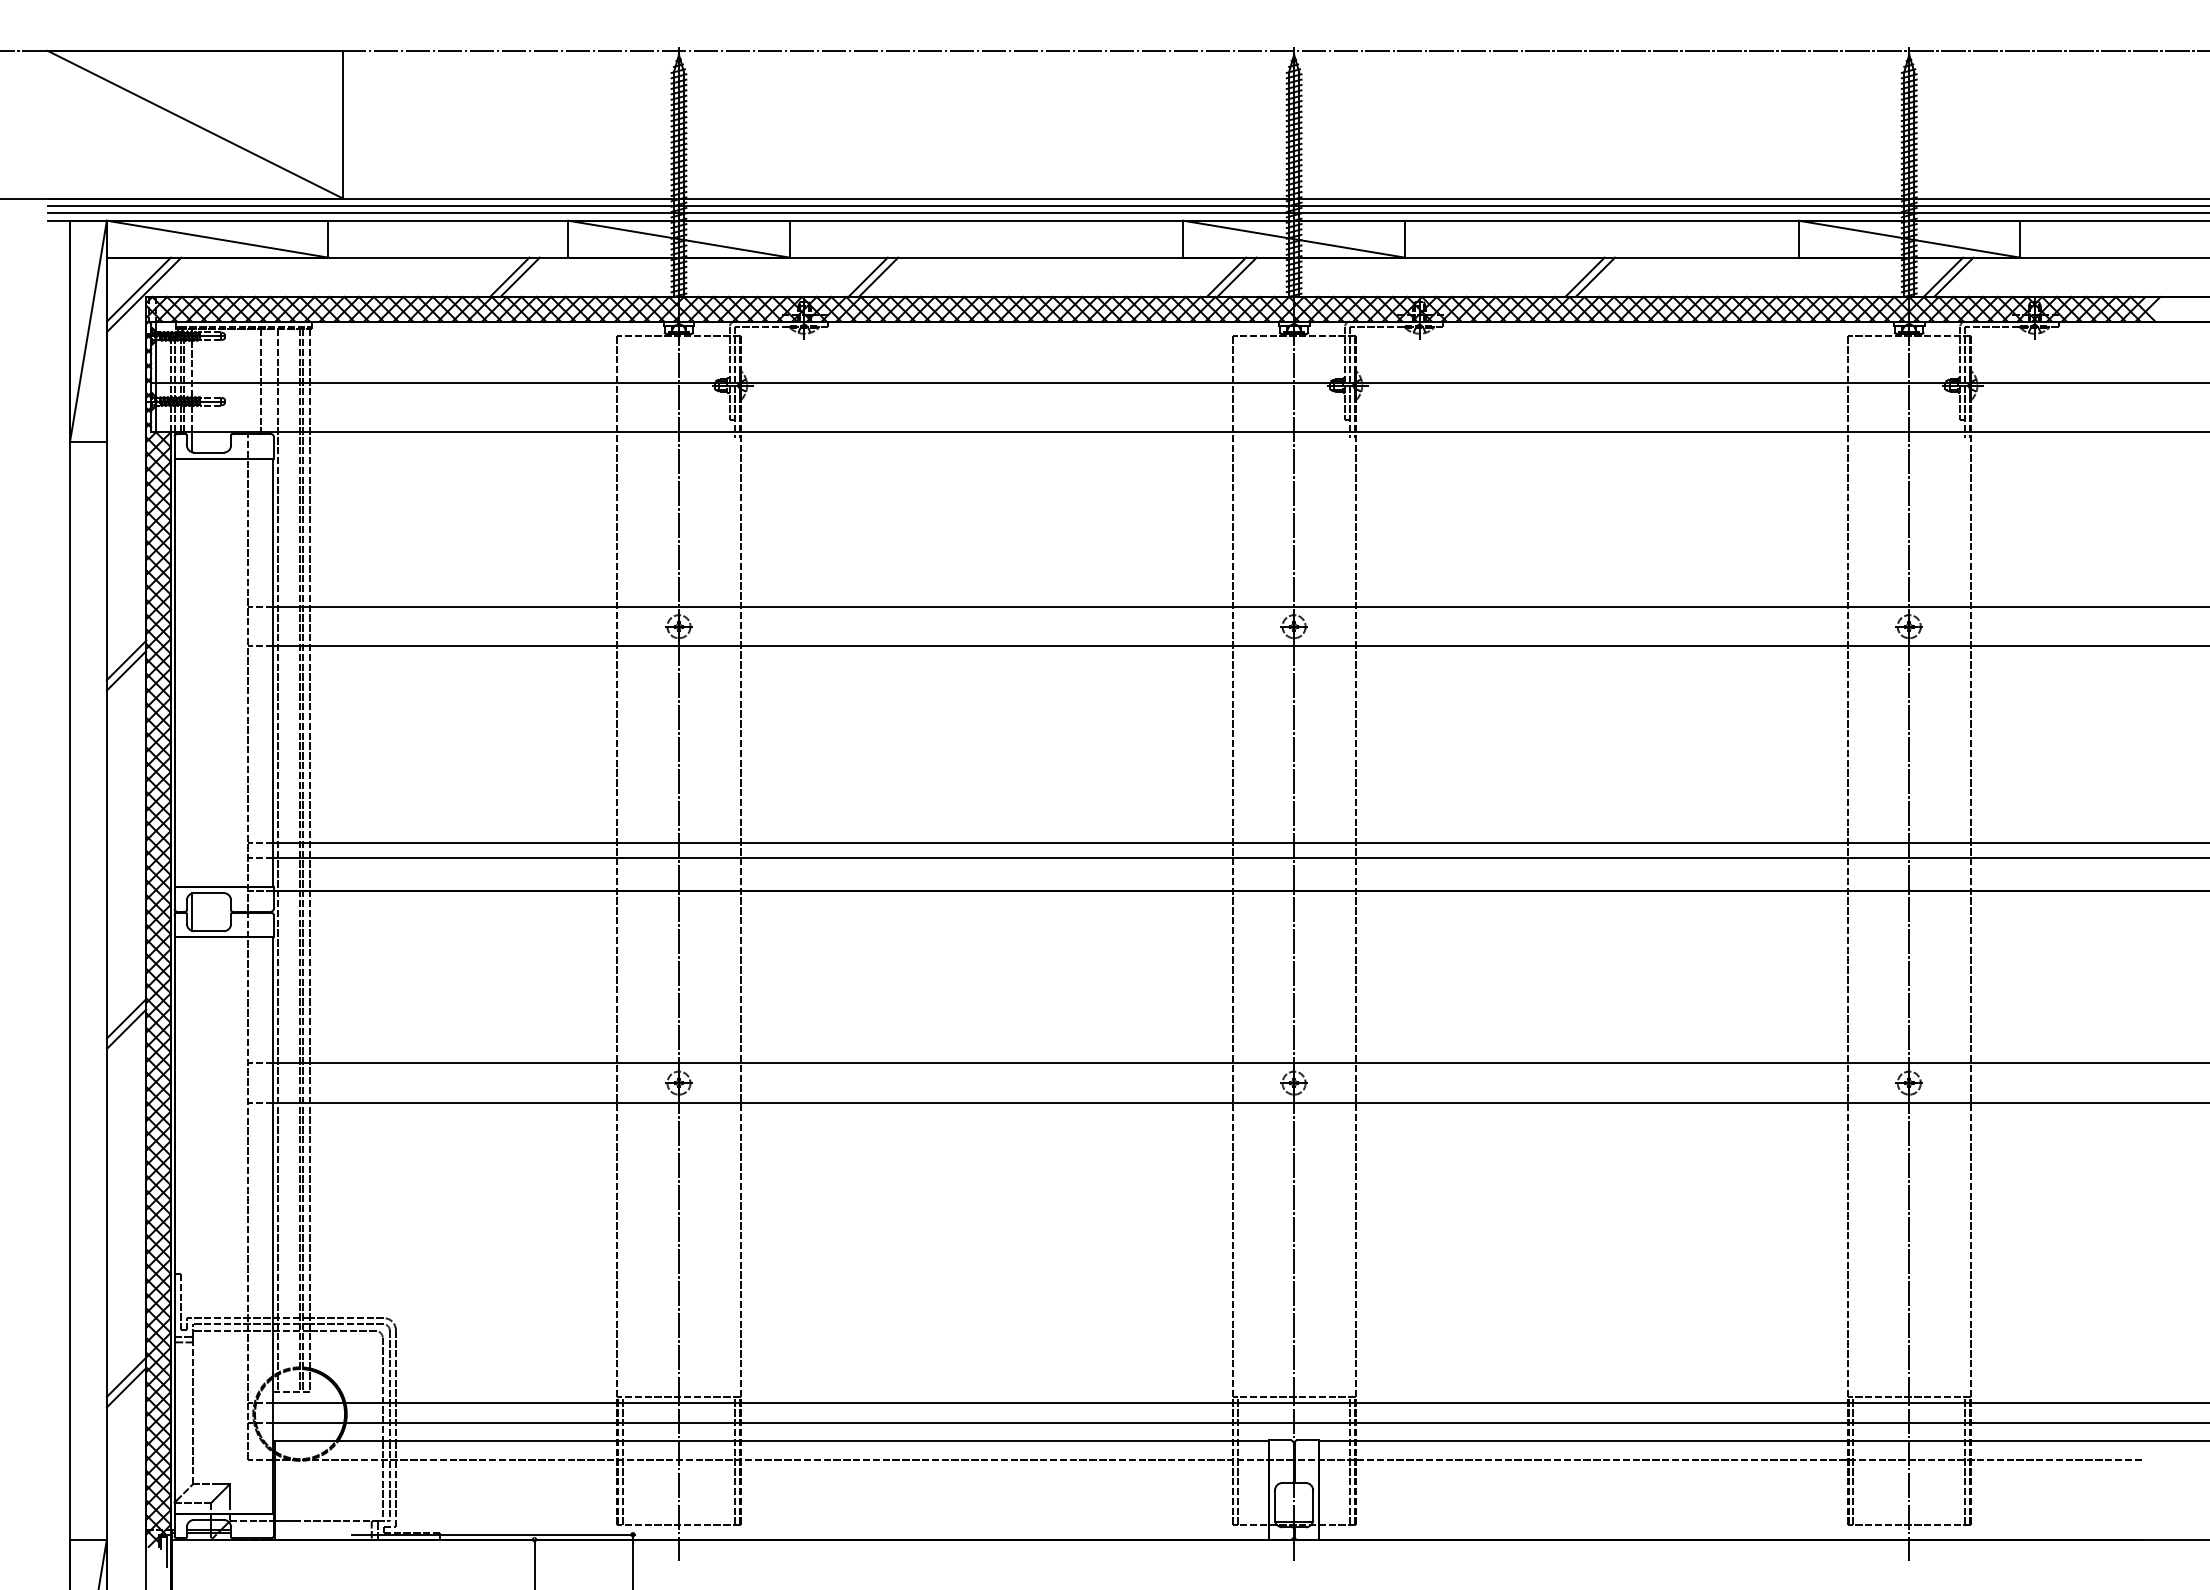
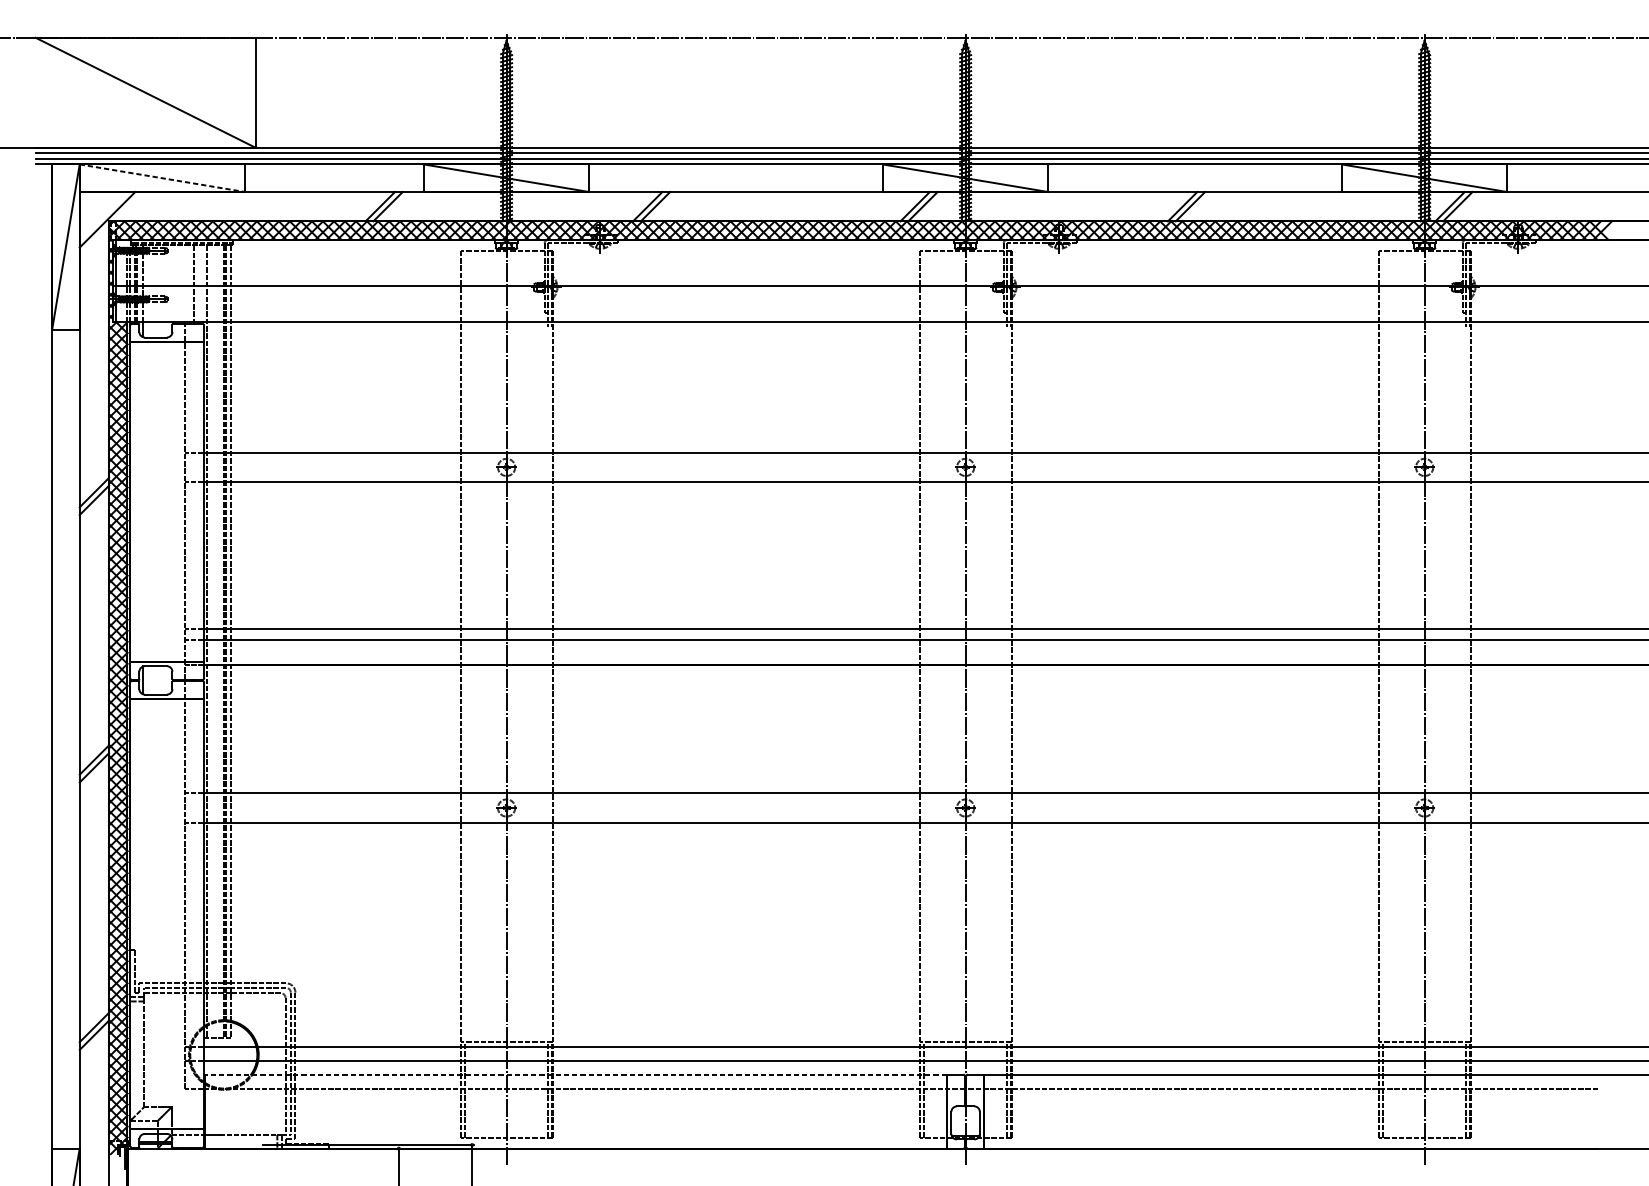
line: (218, 239) -> (162, 178), solid -> dashed
line: (138, 289) -> (103, 215), removed
line: (771, 1441) -> (575, 1075), solid -> dashed

